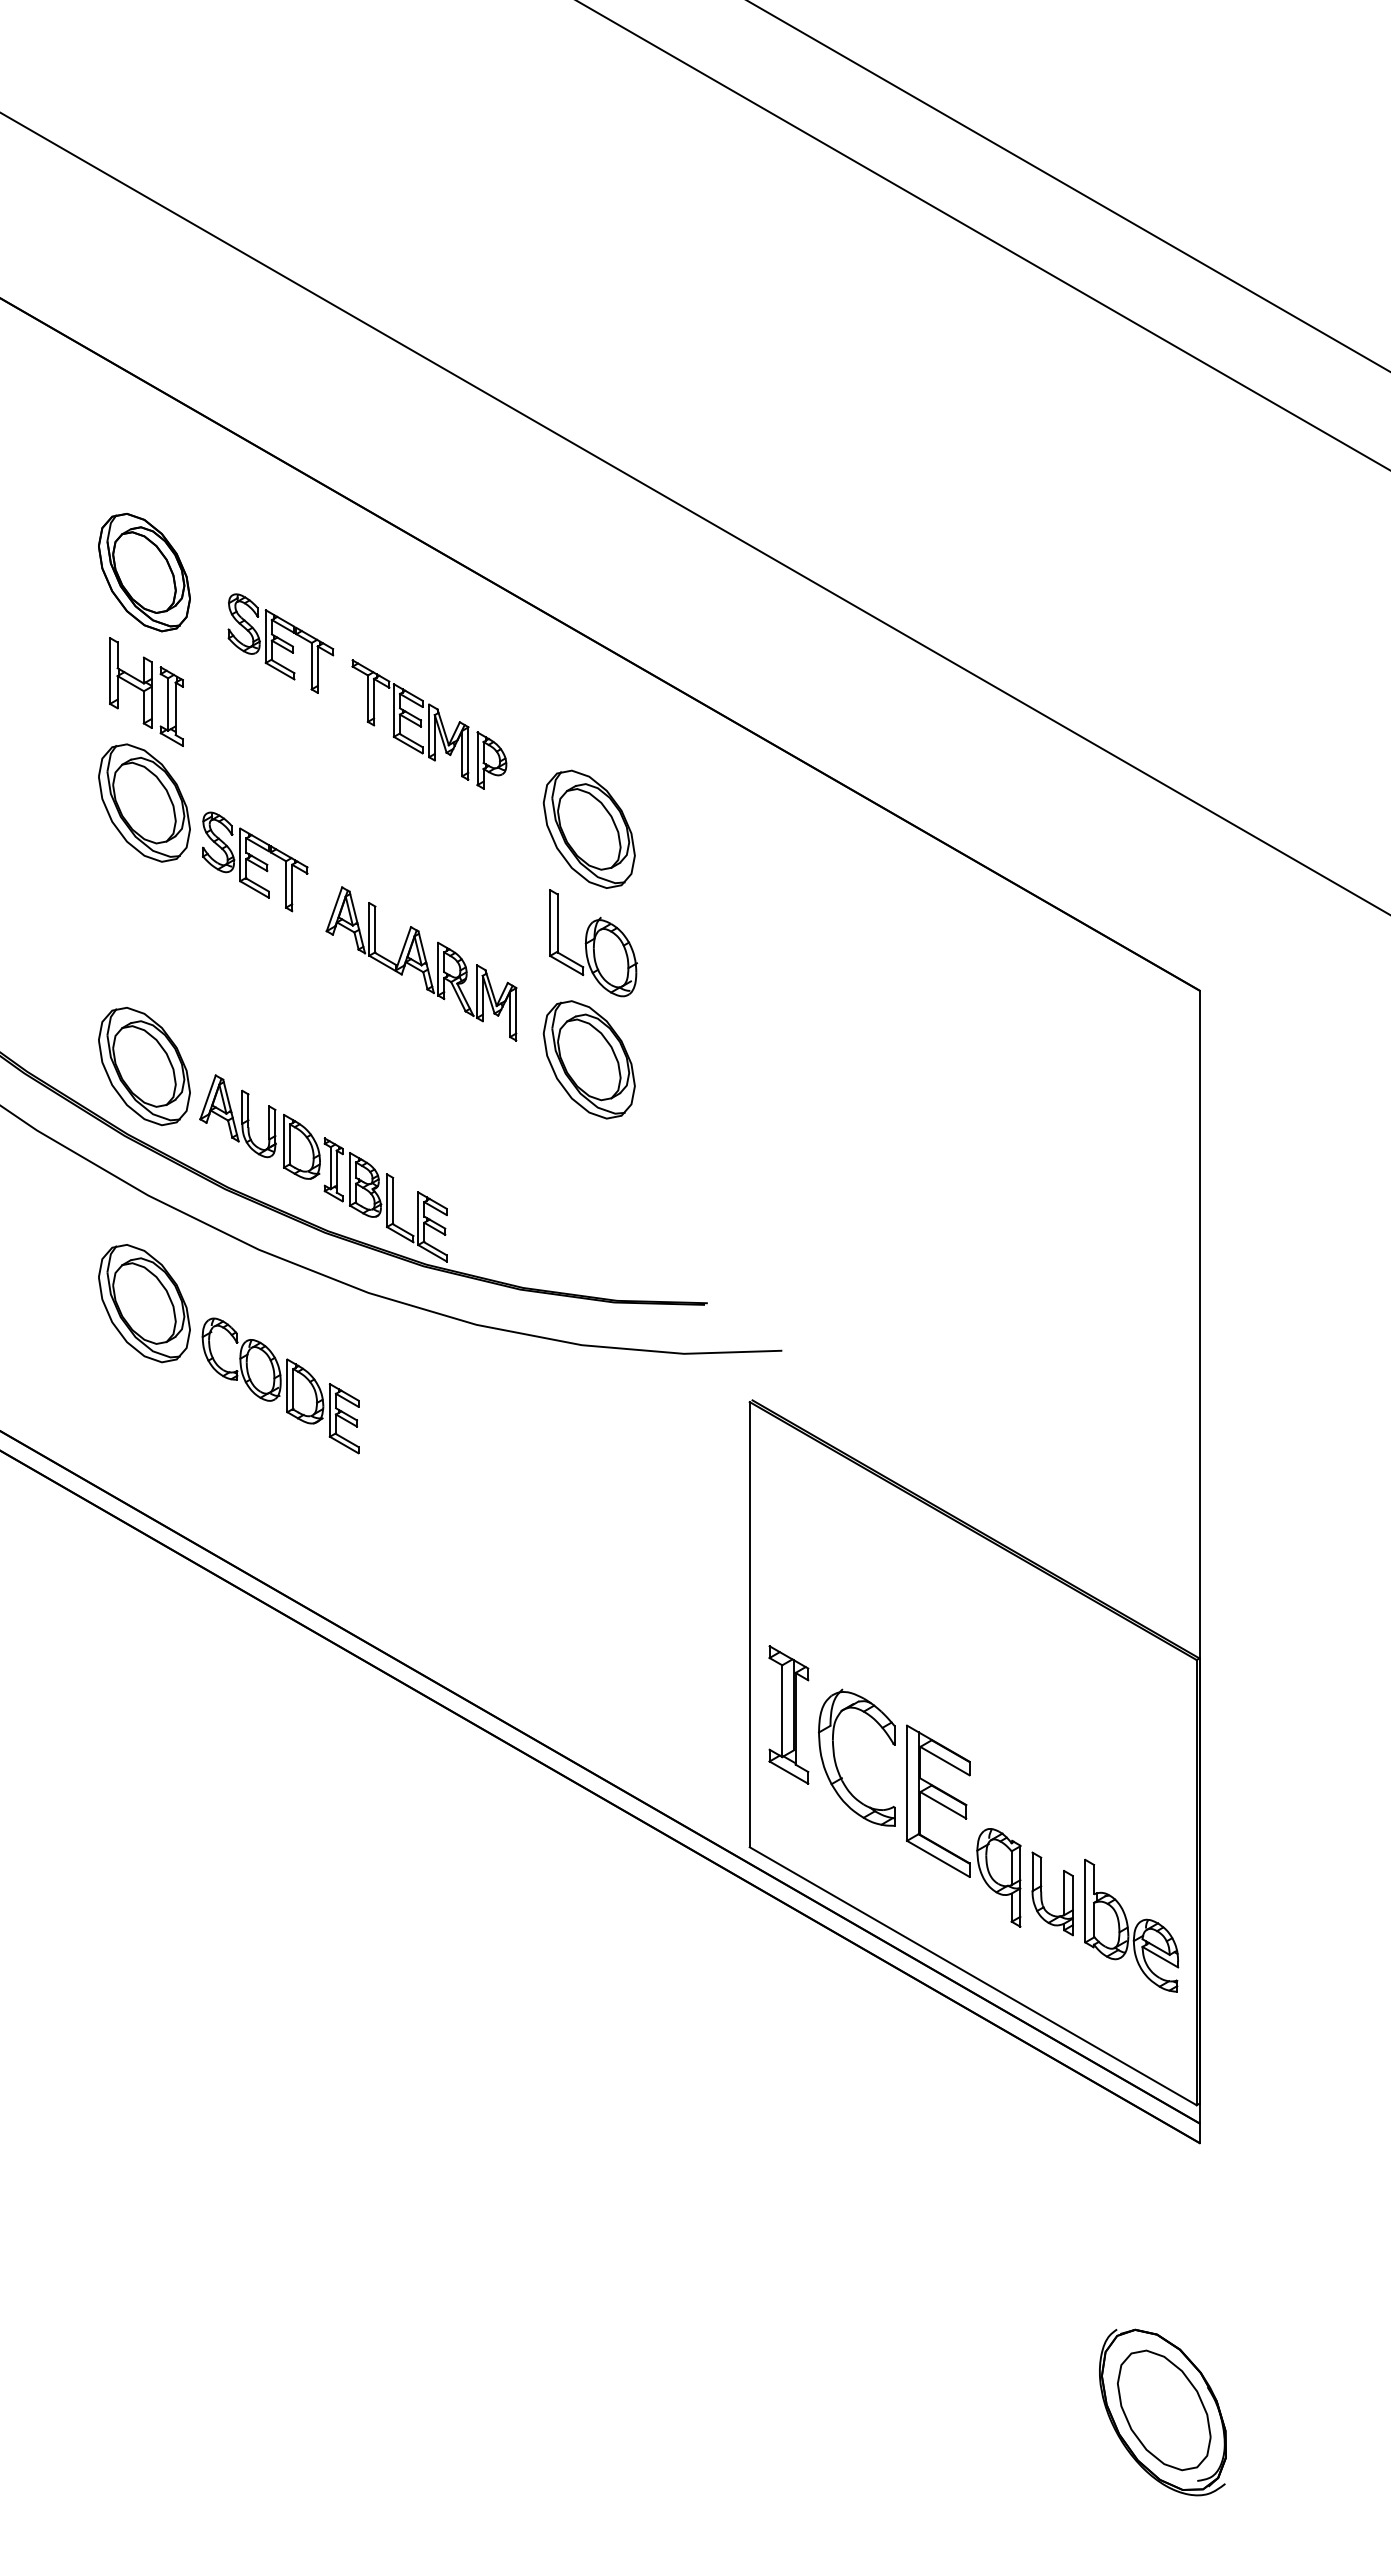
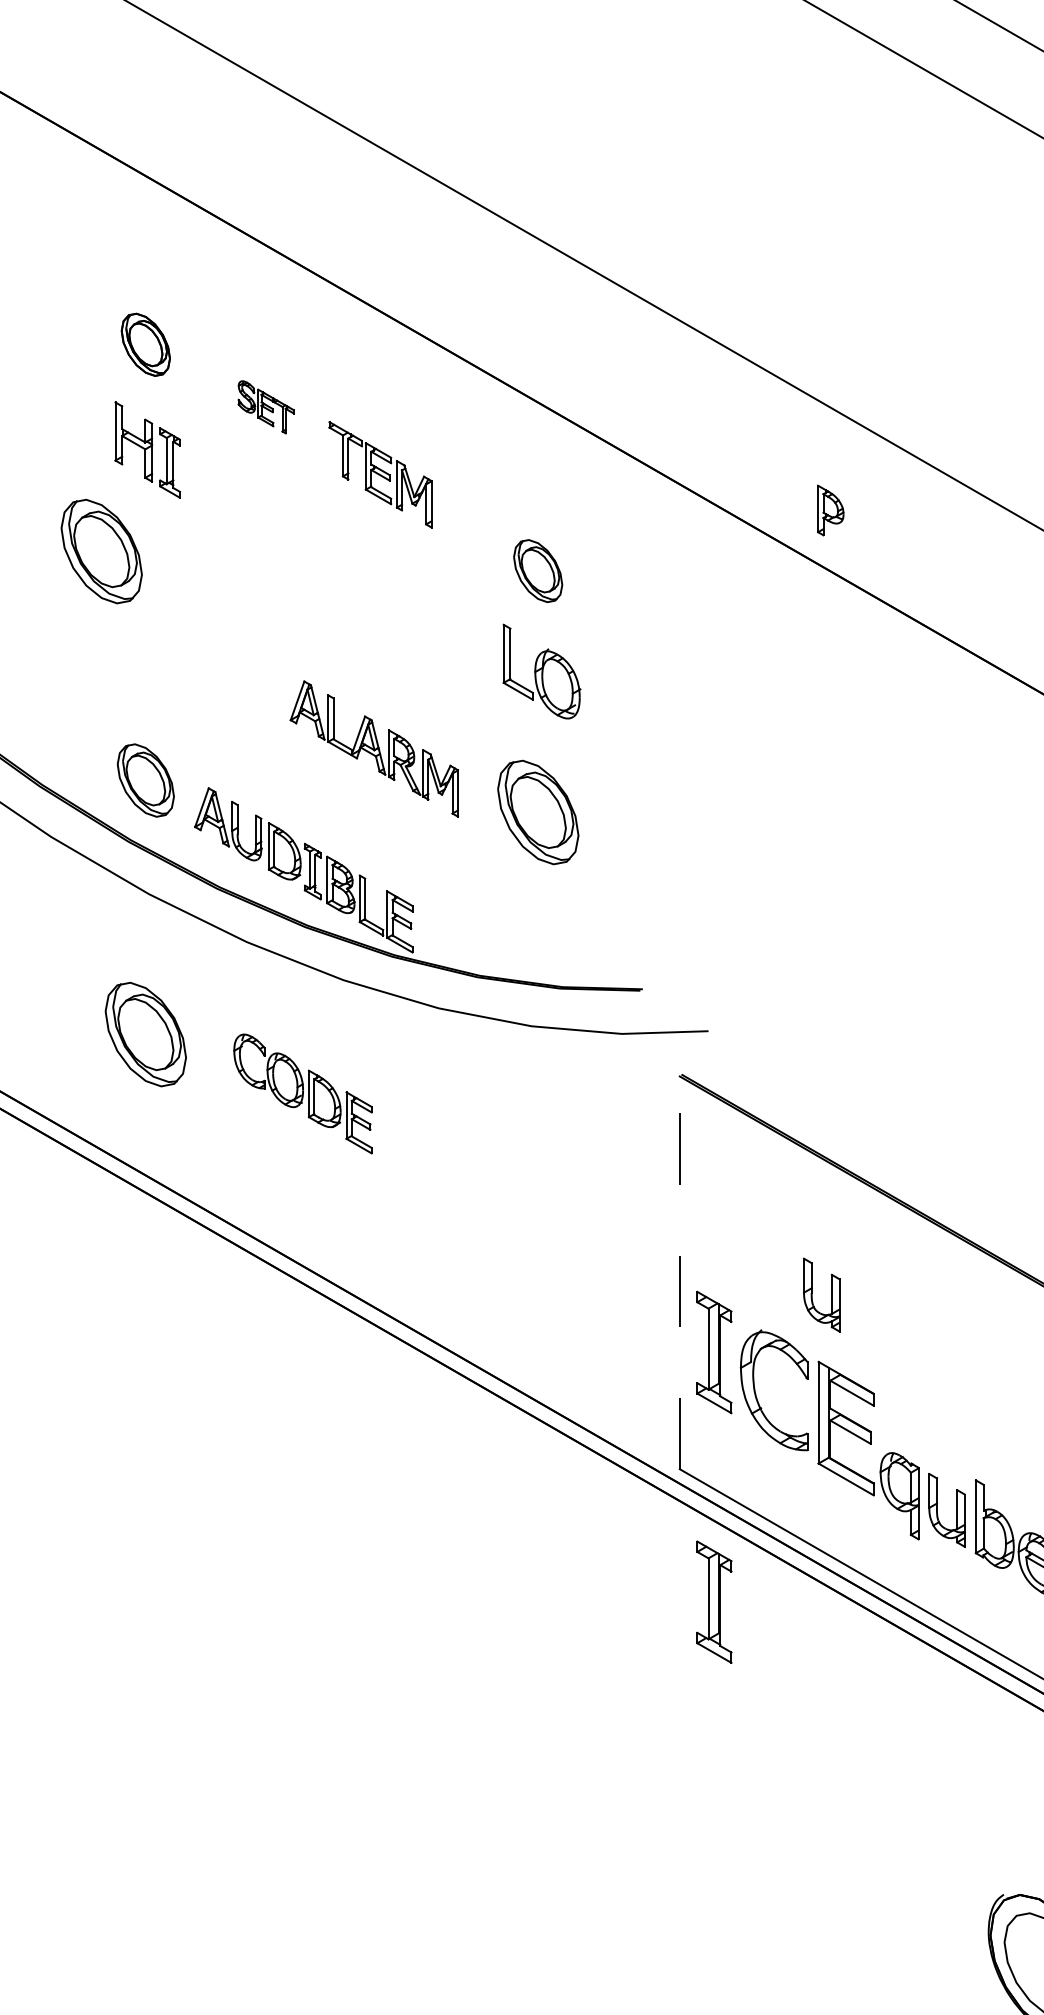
part: (144, 572) -> (145, 344), size x0.6
part: (280, 643) -> (265, 407), size x0.6
part: (491, 760) -> (830, 510), moved
part: (144, 802) -> (101, 551), moved
part: (588, 828) -> (537, 570), size x0.6
part: (255, 861) -> (243, 599), removed
part: (421, 963) -> (374, 748), moved
part: (588, 1059) -> (537, 812), moved
part: (144, 1066) -> (145, 780), size x0.7
part: (144, 1303) -> (145, 1034), moved
part: (280, 1385) -> (302, 1093), moved
line: (749, 1624) -> (679, 1272), solid -> dashed
part: (900, 1649) -> (812, 1294), added
part: (788, 1997) -> (714, 1601), added

